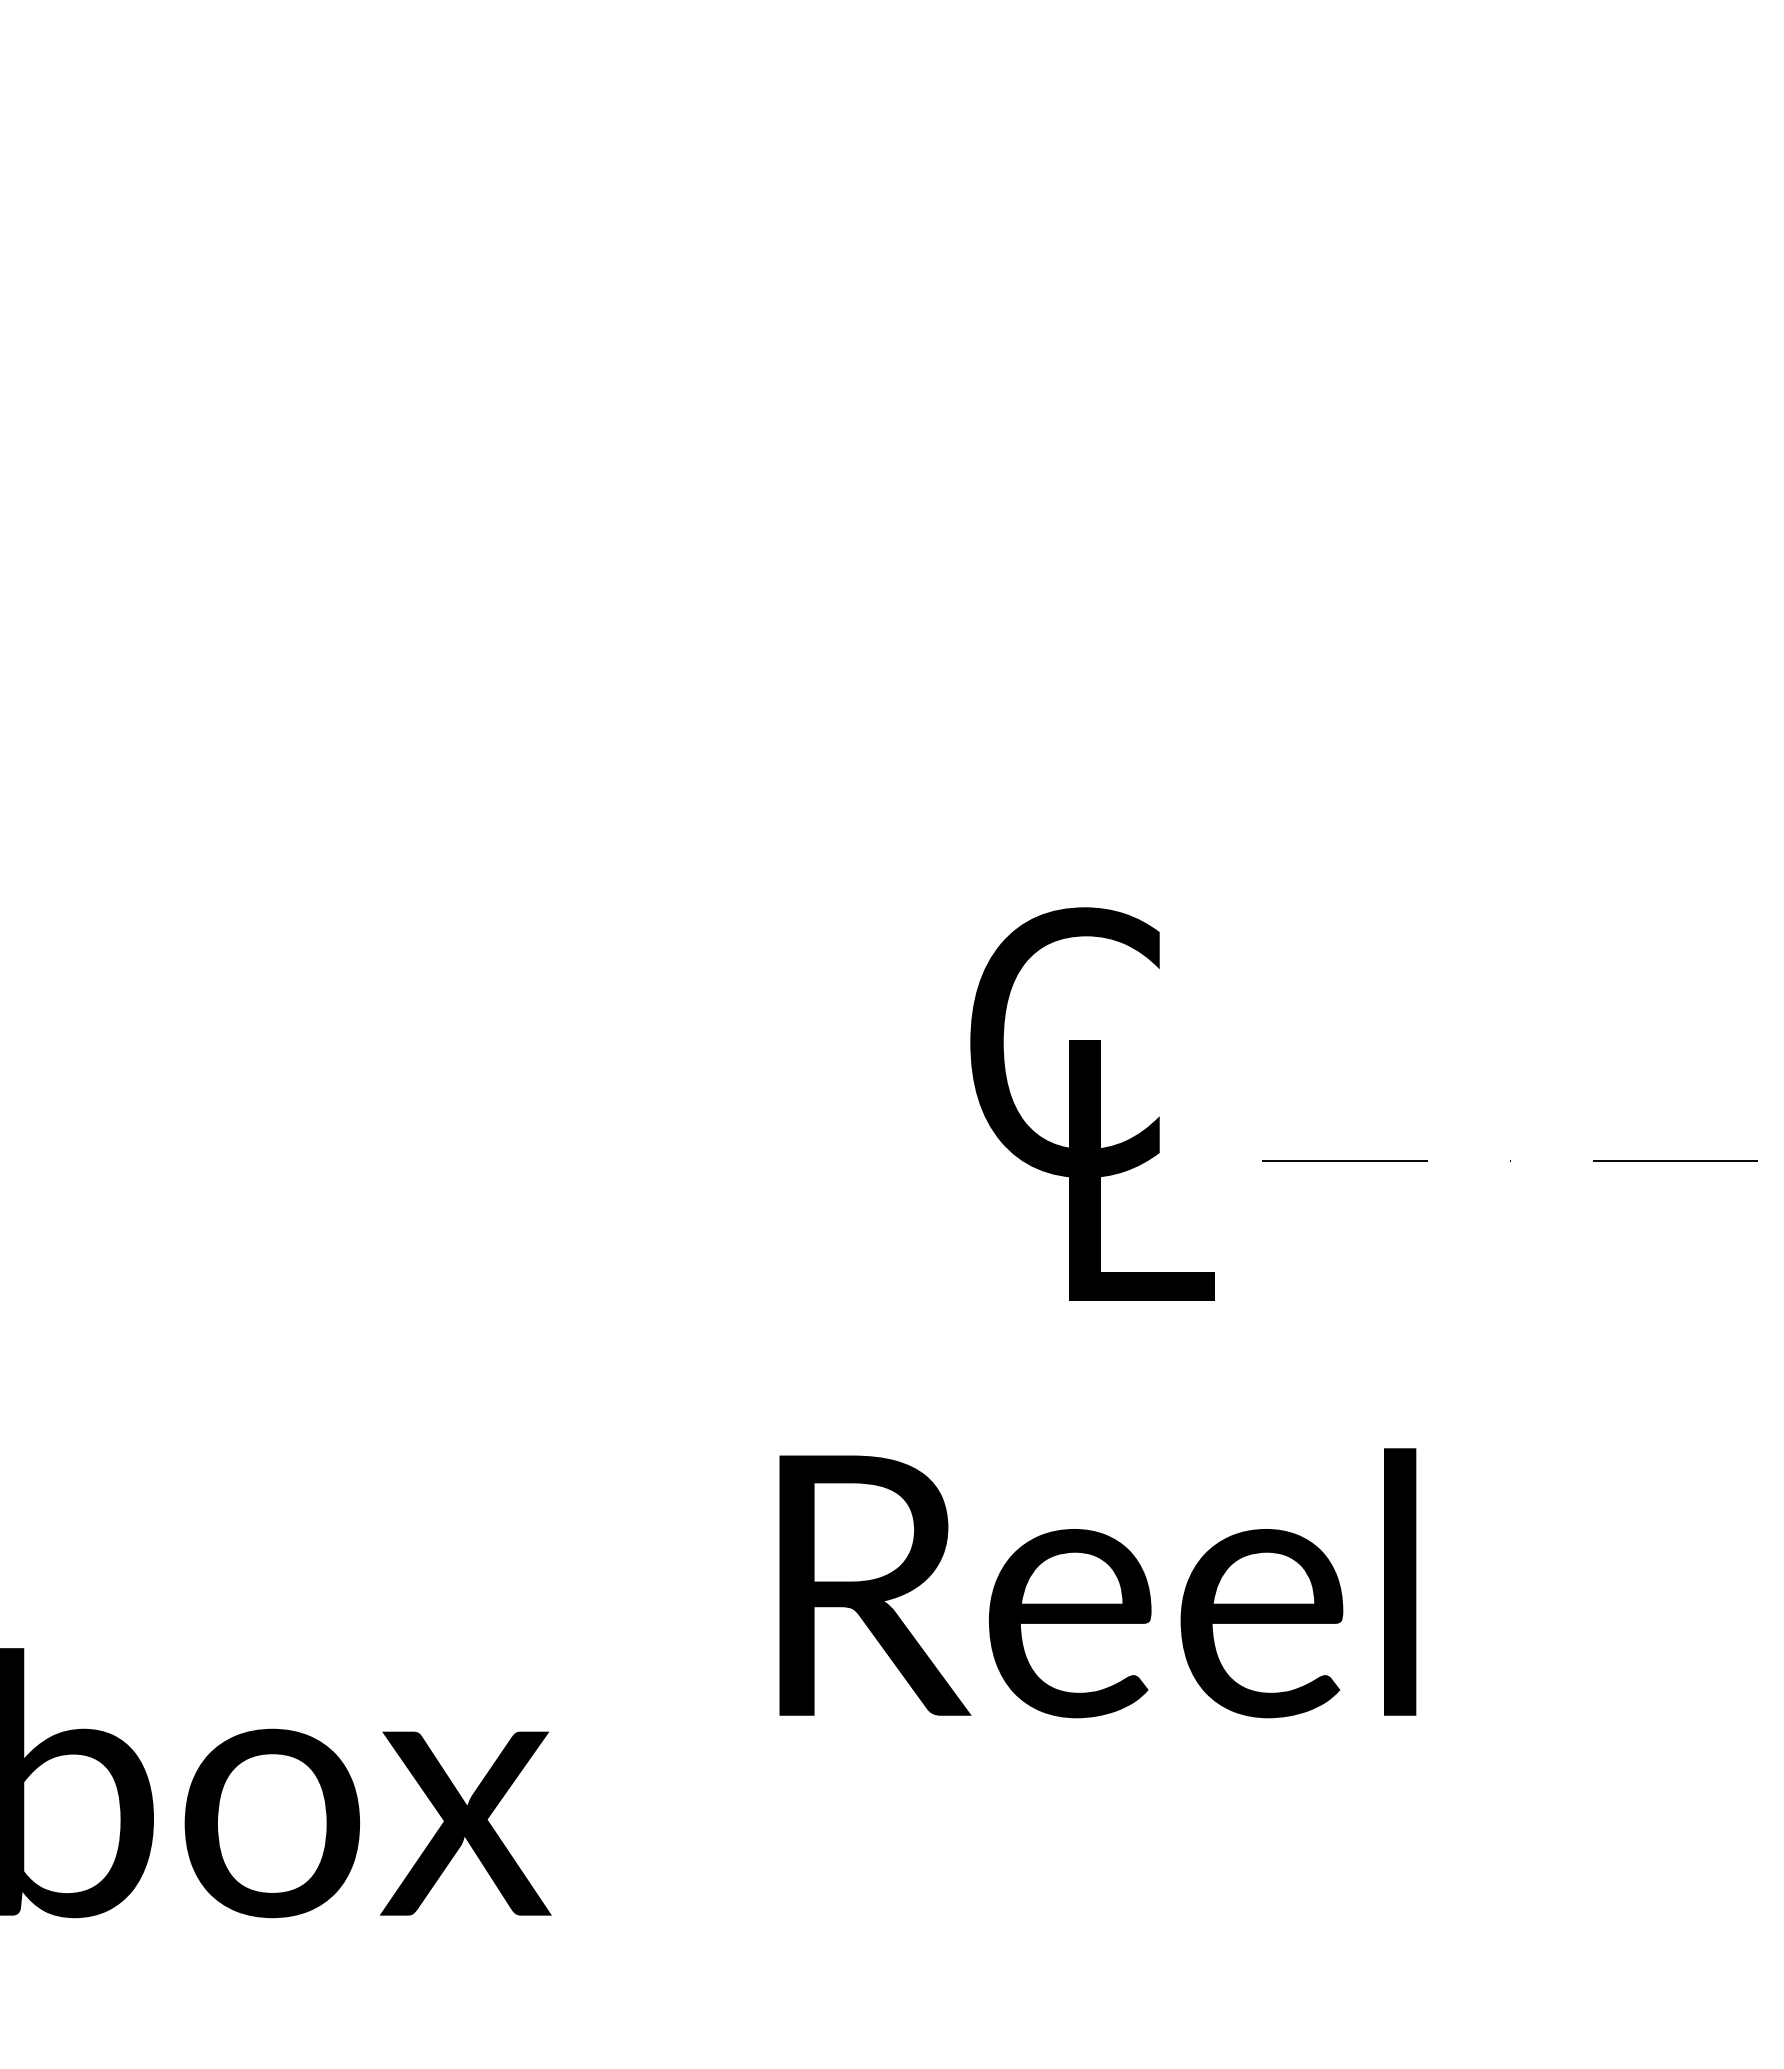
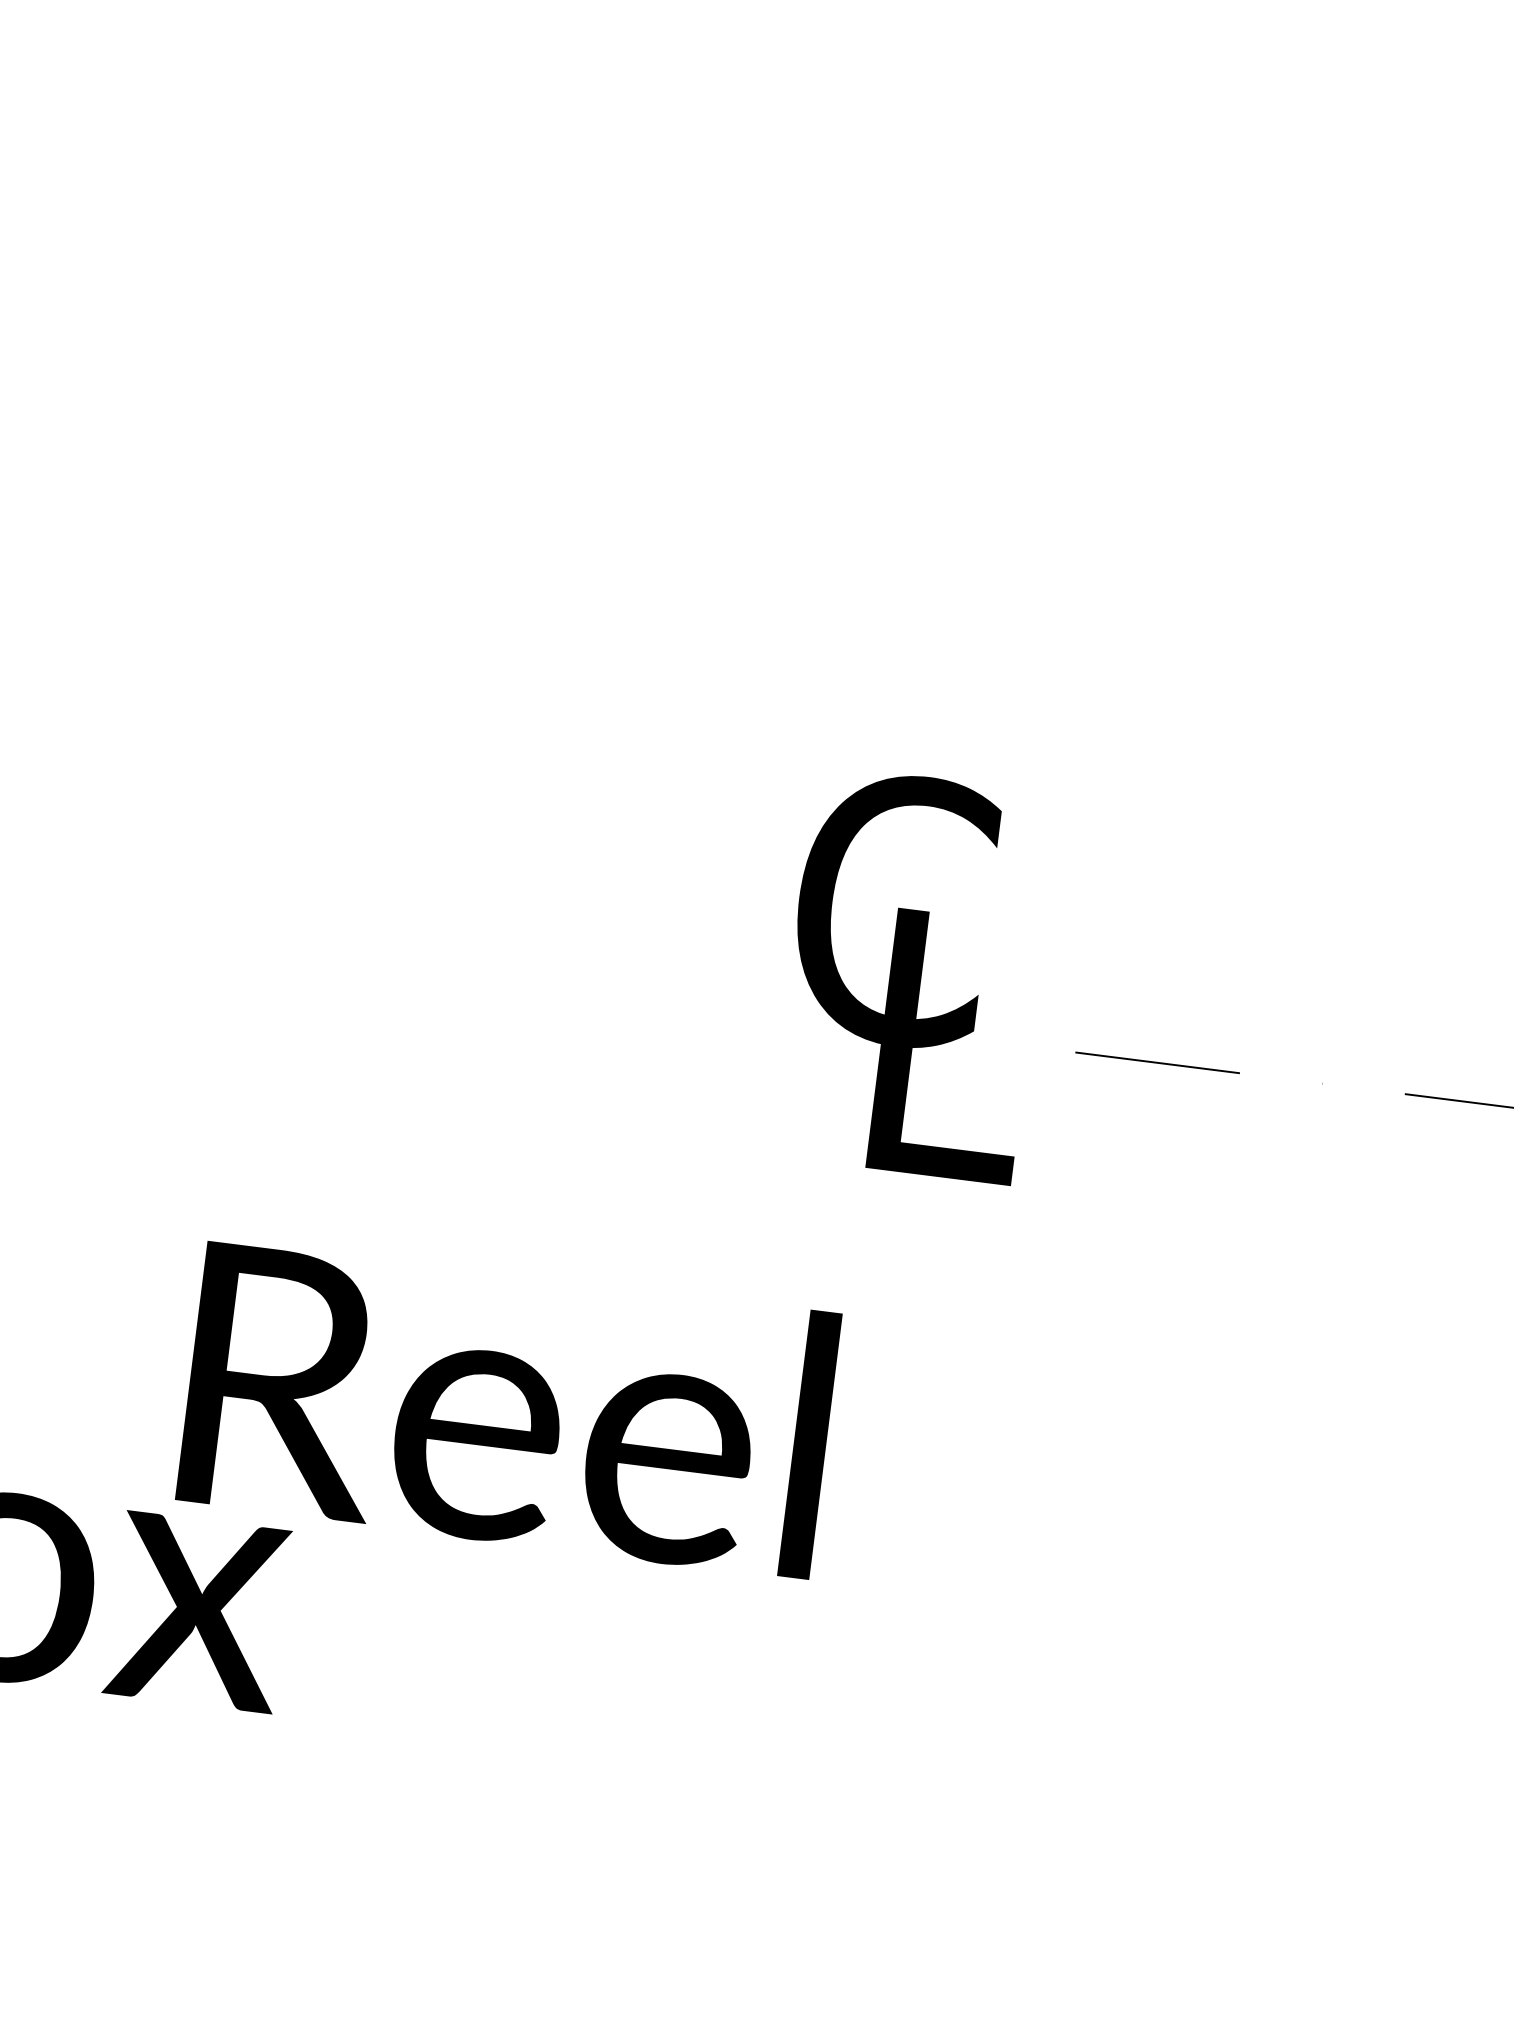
text: (1097, 1583) -> (508, 1408), moved

